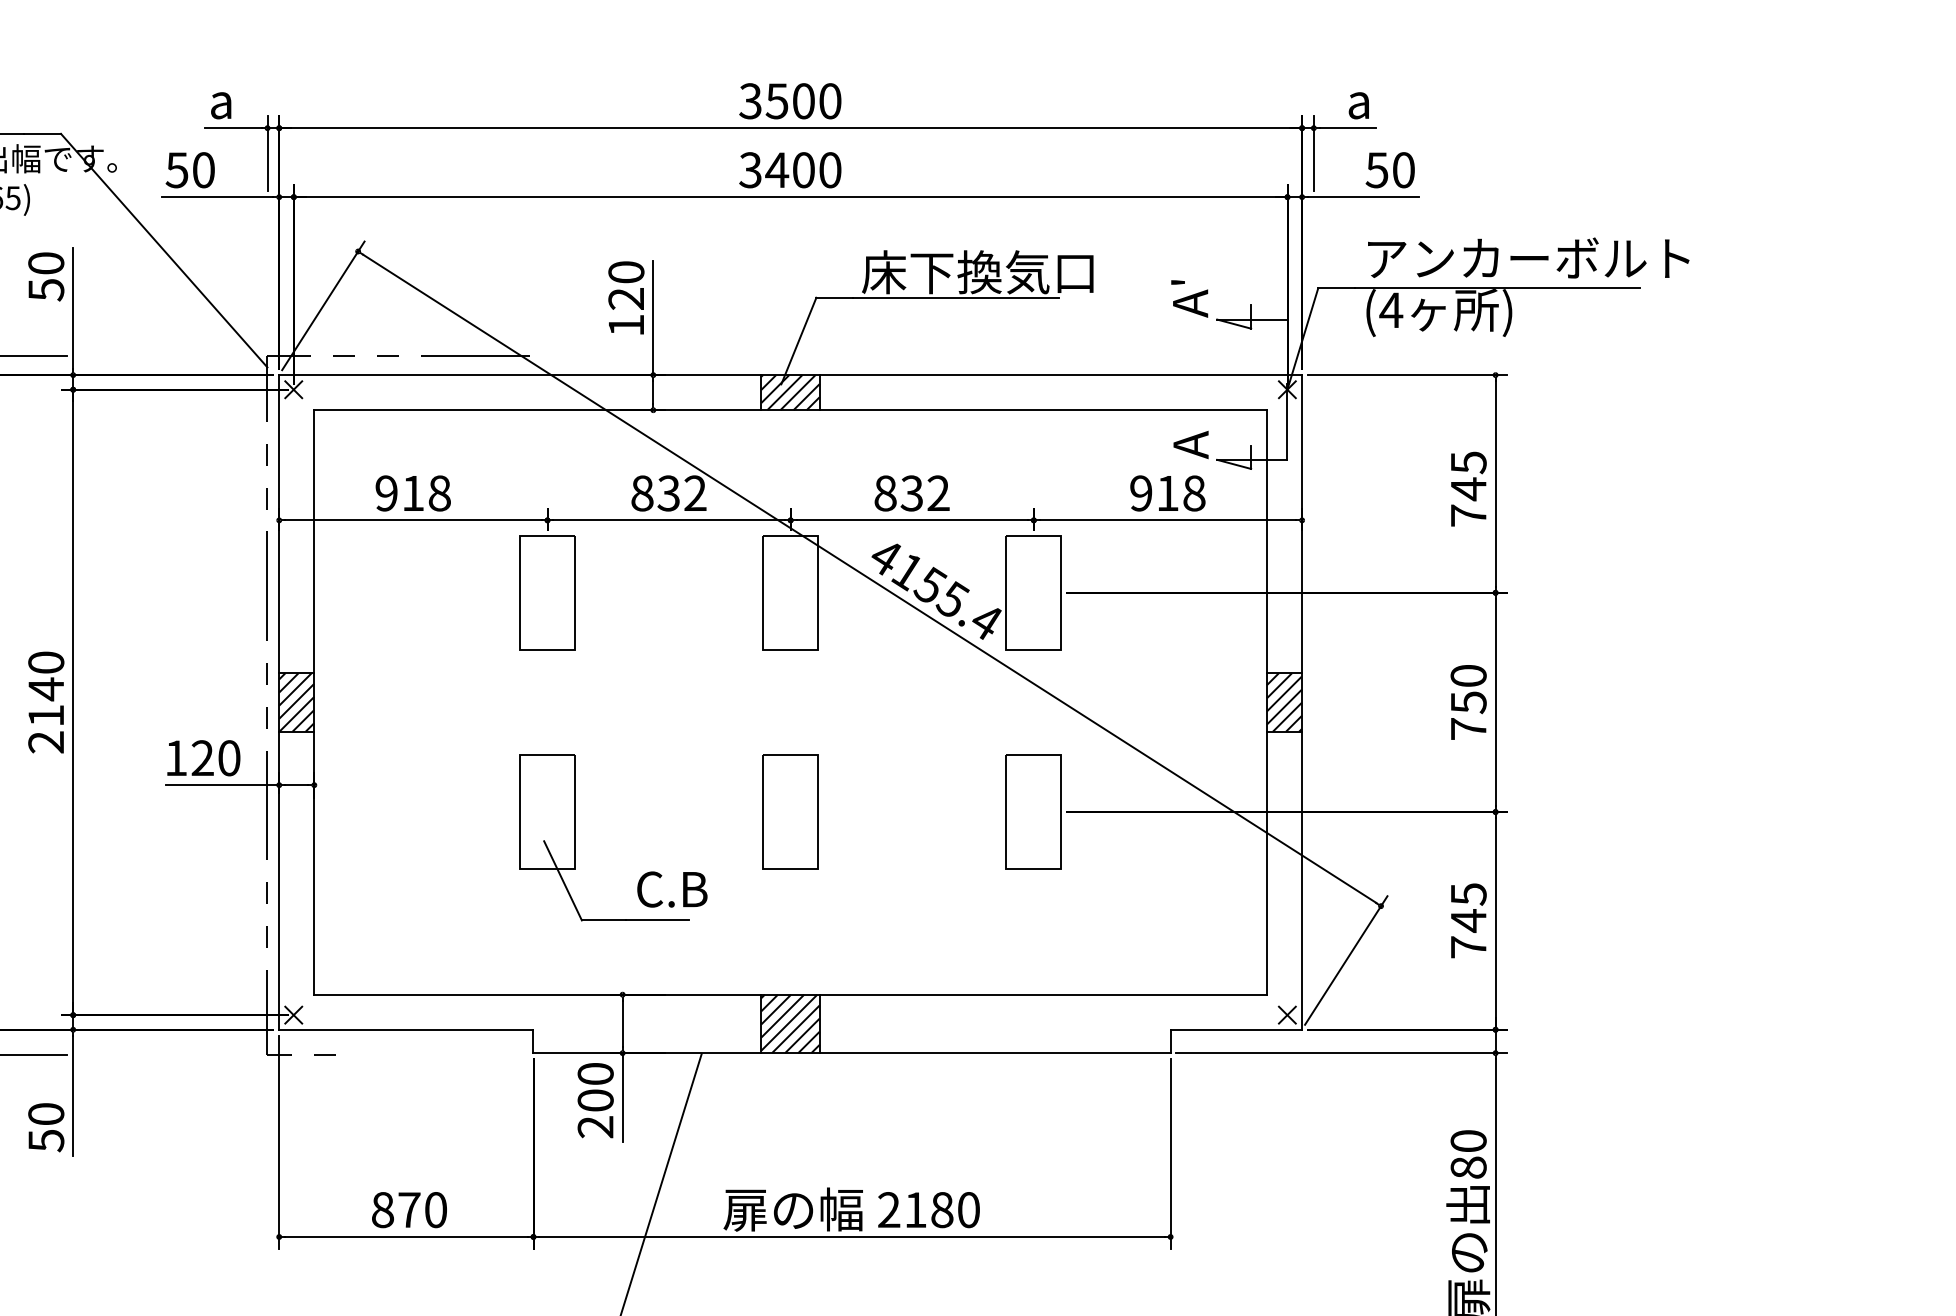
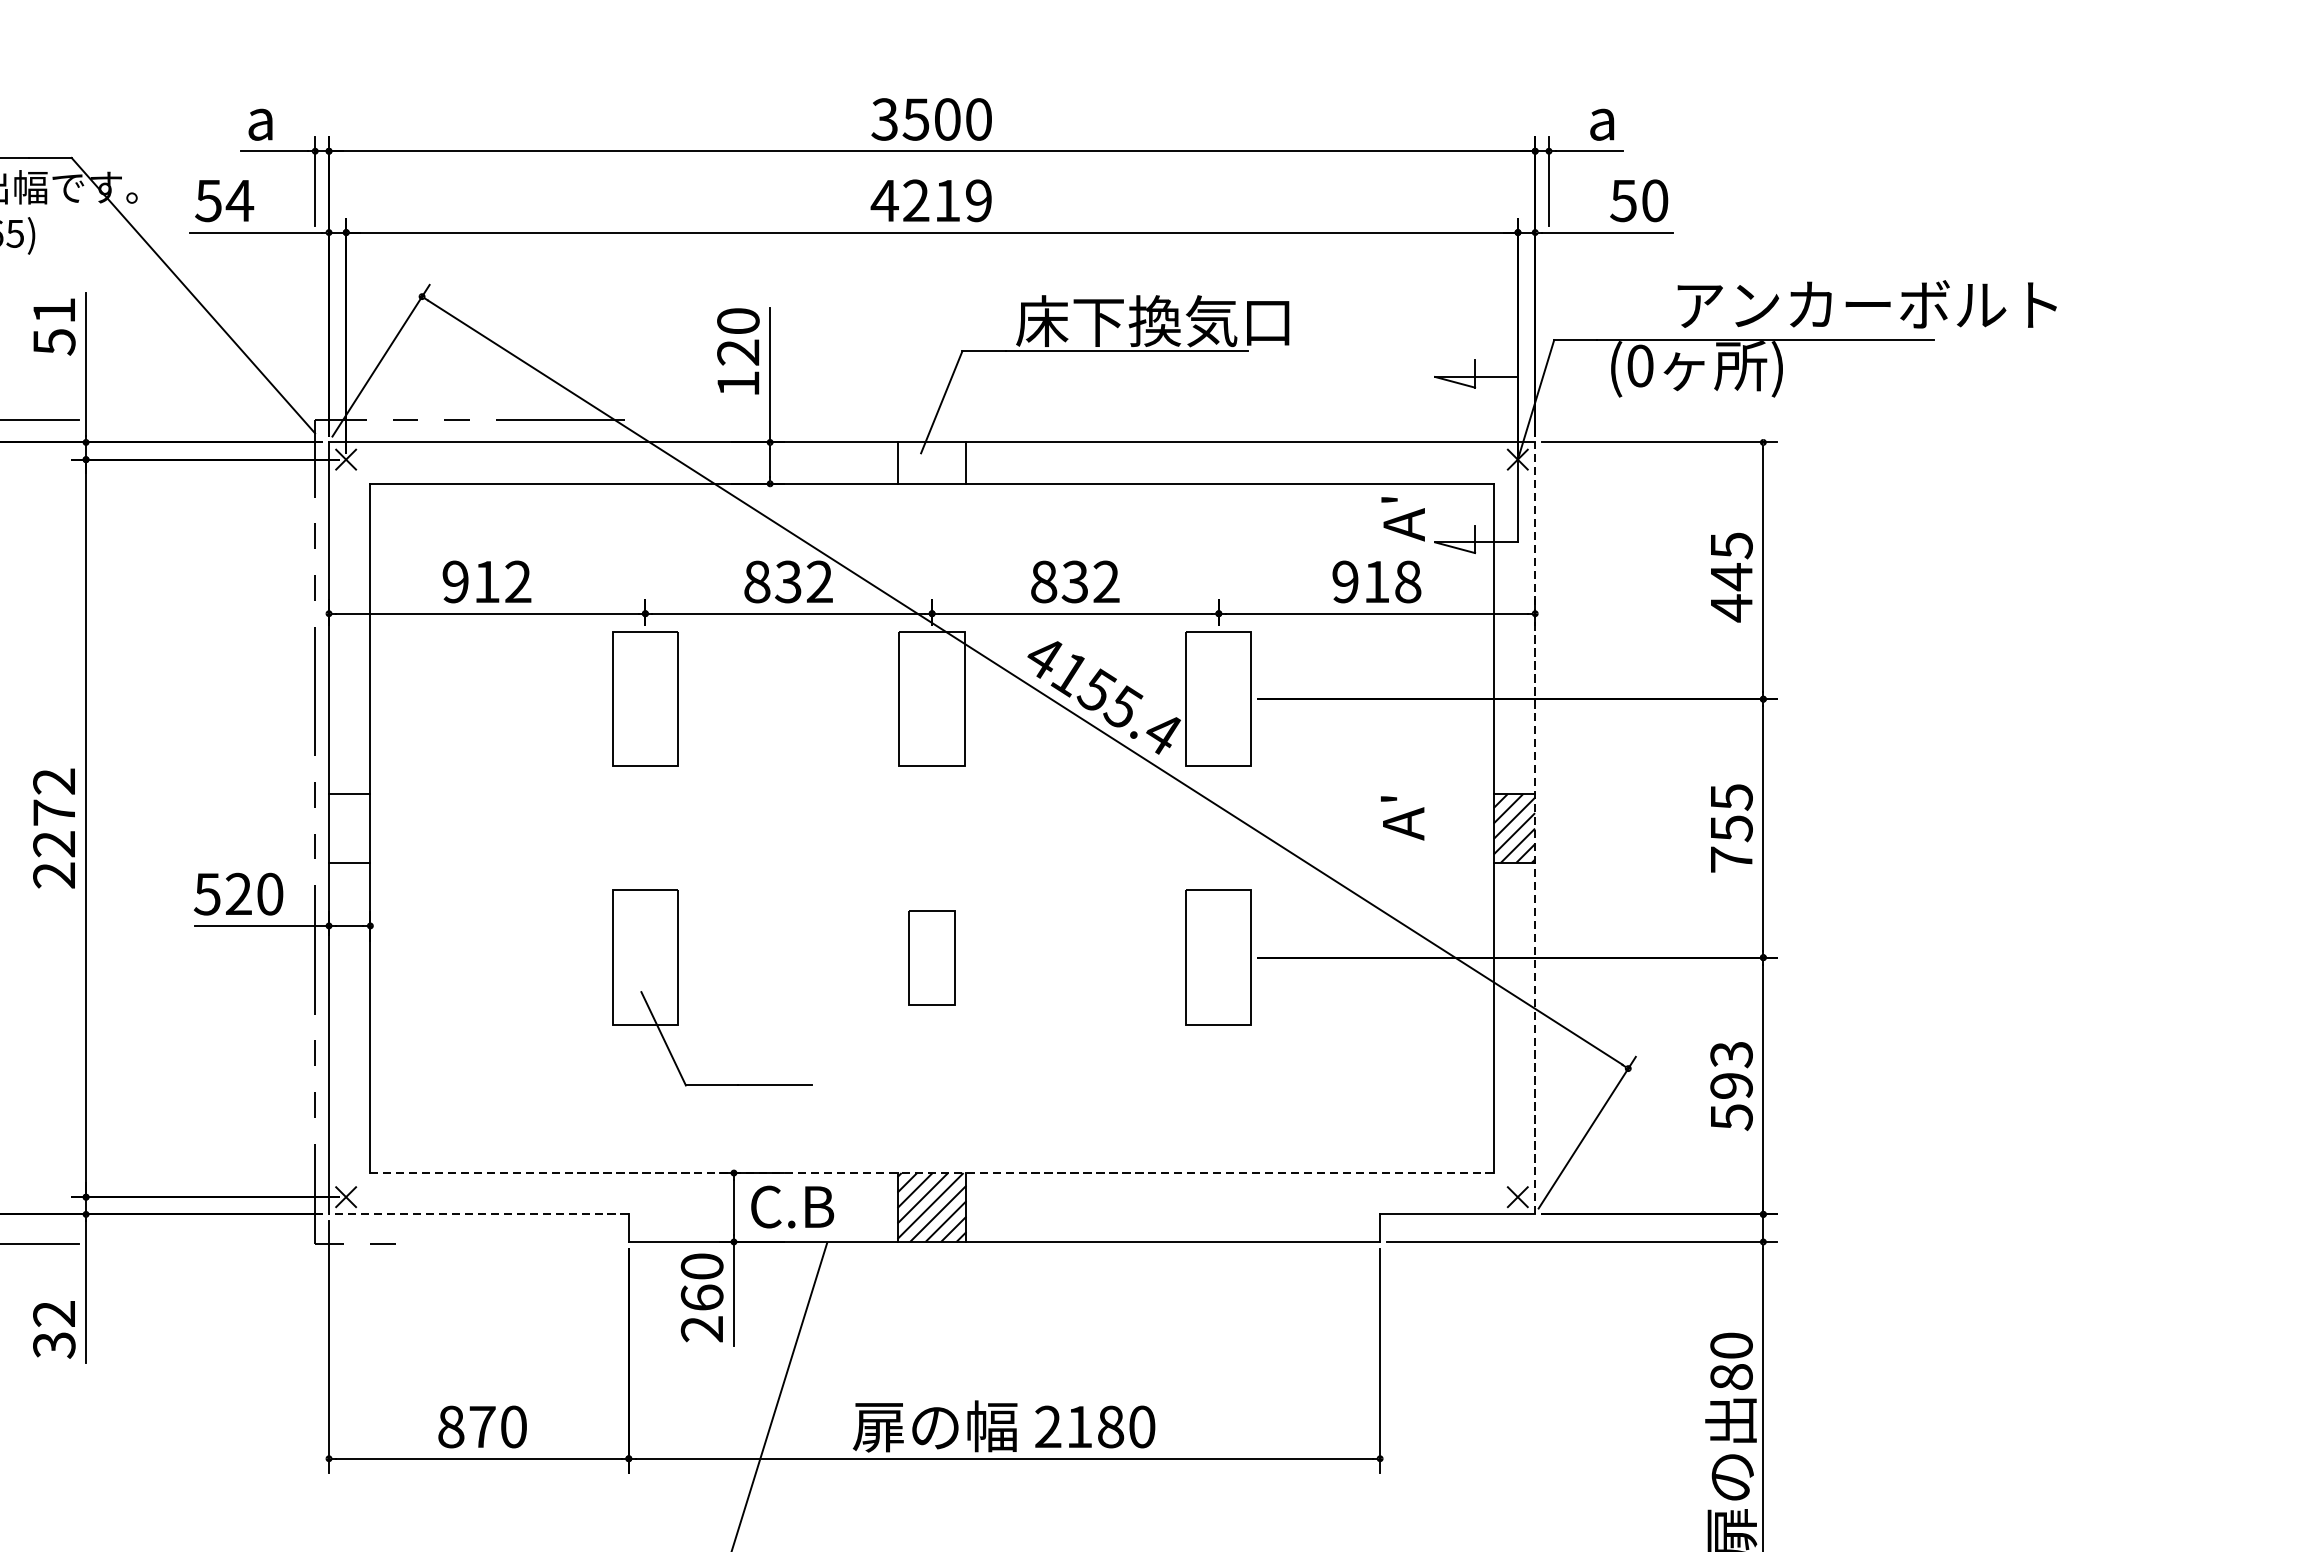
text: (203, 170) -> (239, 201), 50 -> 54
text: (789, 170) -> (930, 201), 3400 -> 4219
text: (1528, 257) -> (1867, 303), moved
text: (46, 263) -> (54, 310), 50 -> 51
text: (1189, 298) -> (1402, 817), moved
text: (1391, 310) -> (1640, 366), (4 -> (0
hatch: (790, 392) -> (931, 462), removed
text: (1178, 423) -> (1389, 499), A -> A'
text: (439, 493) -> (518, 582), 918 -> 912
text: (1468, 515) -> (1731, 607), 745 -> 445
text: (1468, 676) -> (1731, 797), 750 -> 755
text: (46, 688) -> (54, 811), 2140 -> 2272
line: (1302, 701) -> (1535, 827), solid -> dashed
hatch: (296, 702) -> (349, 828), removed
text: (175, 758) -> (206, 894), 120 -> 520
part: (790, 811) -> (931, 957), size x0.7
text: (672, 889) -> (792, 1206), moved
text: (1468, 920) -> (1731, 1085), 745 -> 593
line: (790, 994) -> (931, 1172), solid -> dashed
line: (405, 1029) -> (477, 1214), solid -> dashed
text: (595, 1100) -> (701, 1297), 200 -> 260
text: (46, 1127) -> (54, 1329), 50 -> 32

